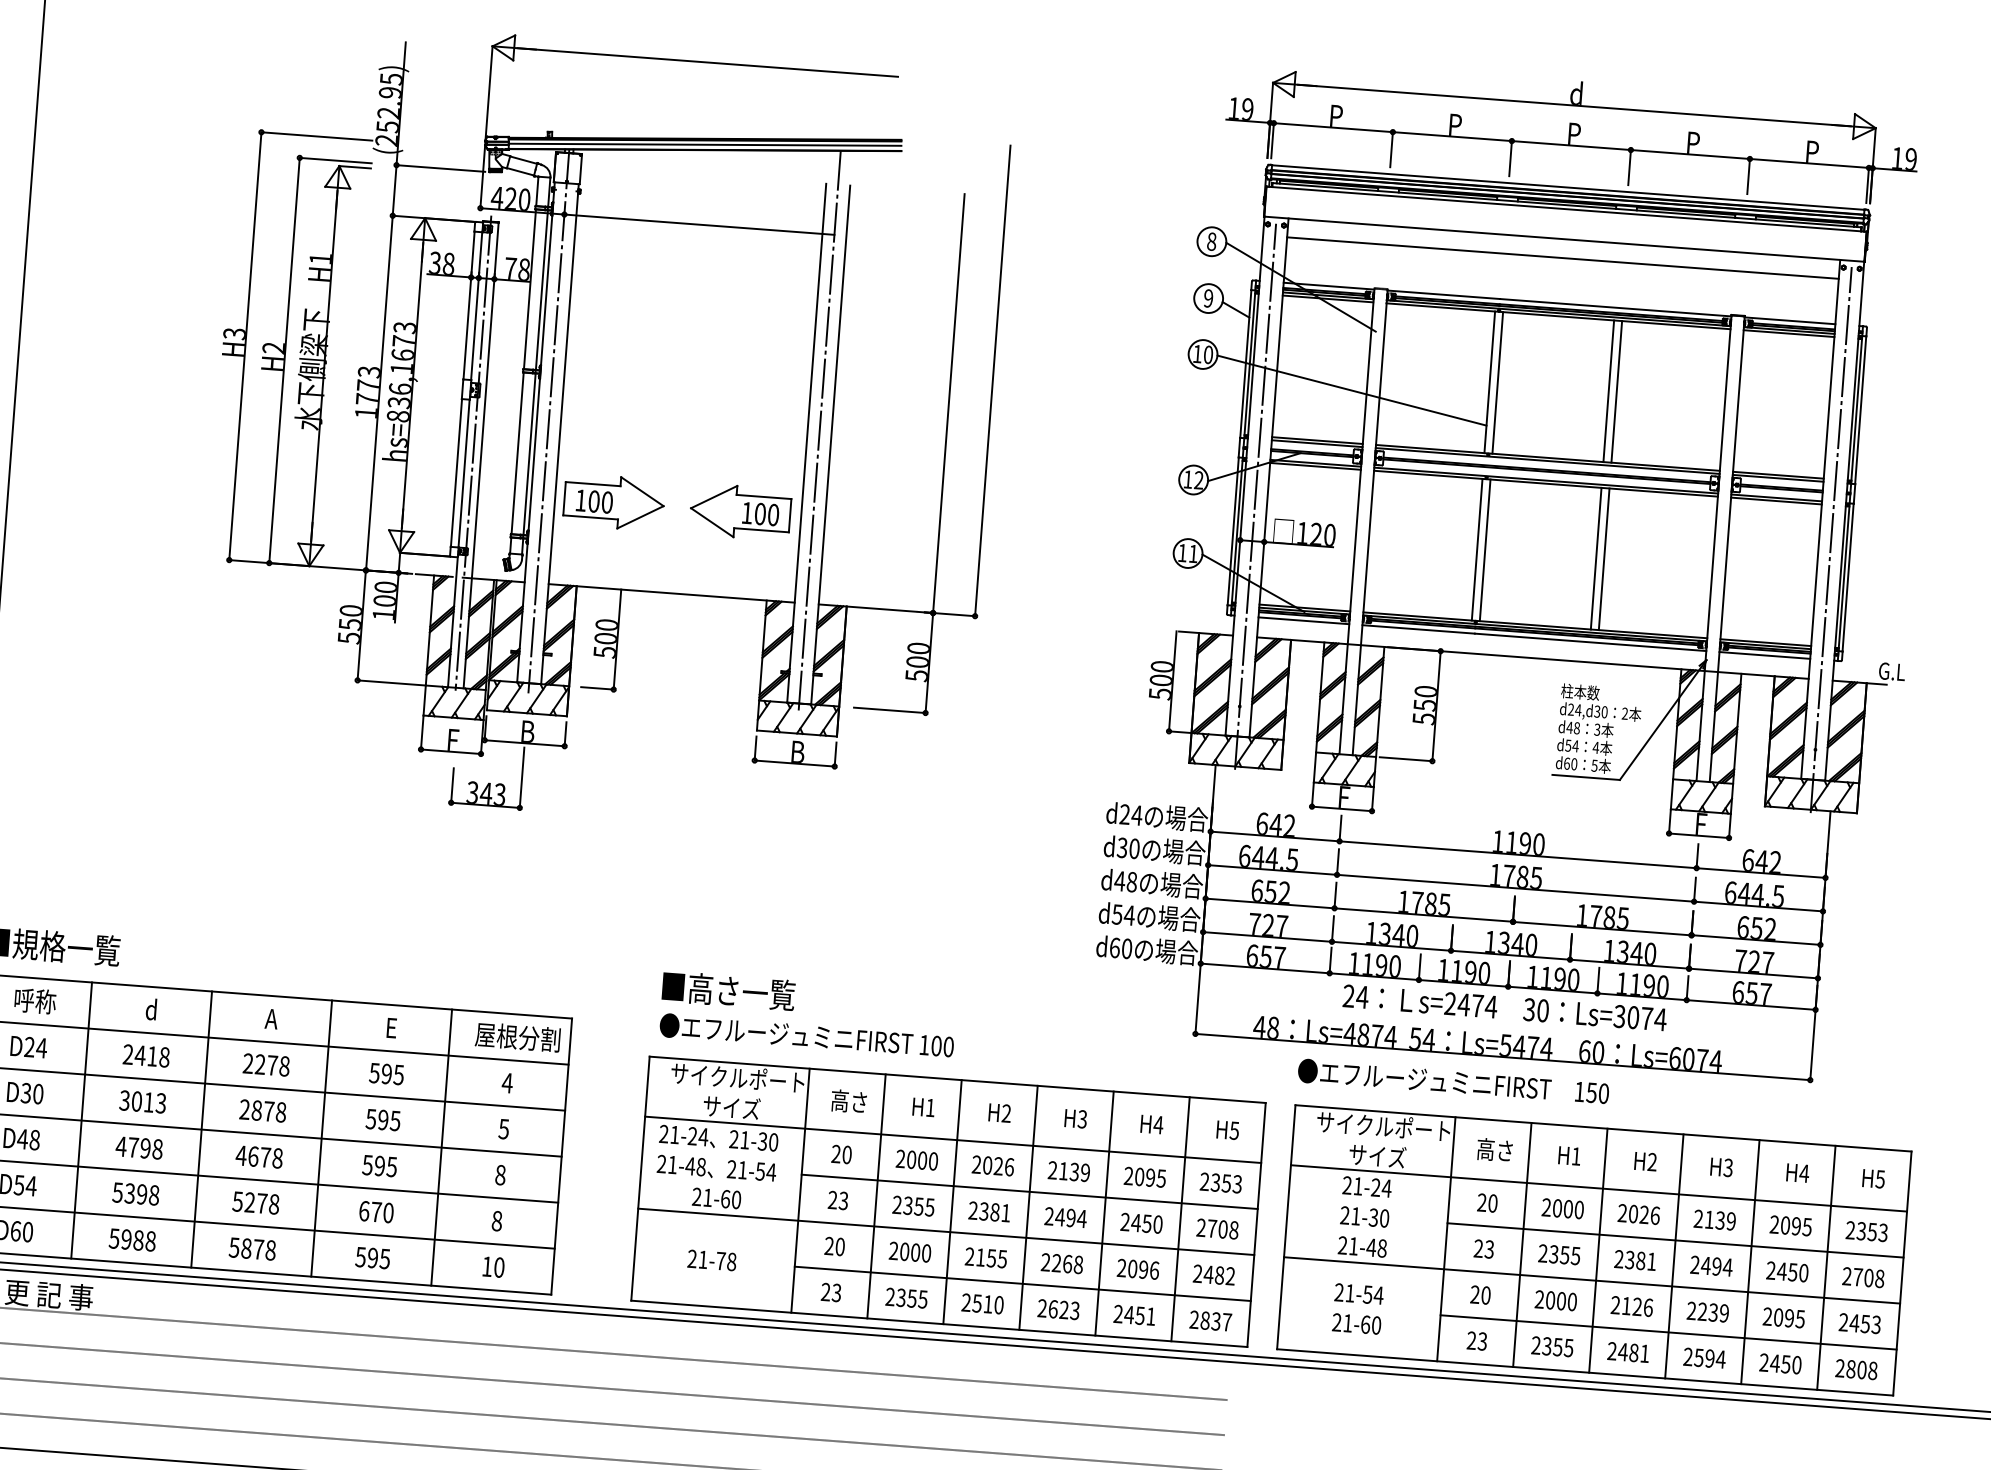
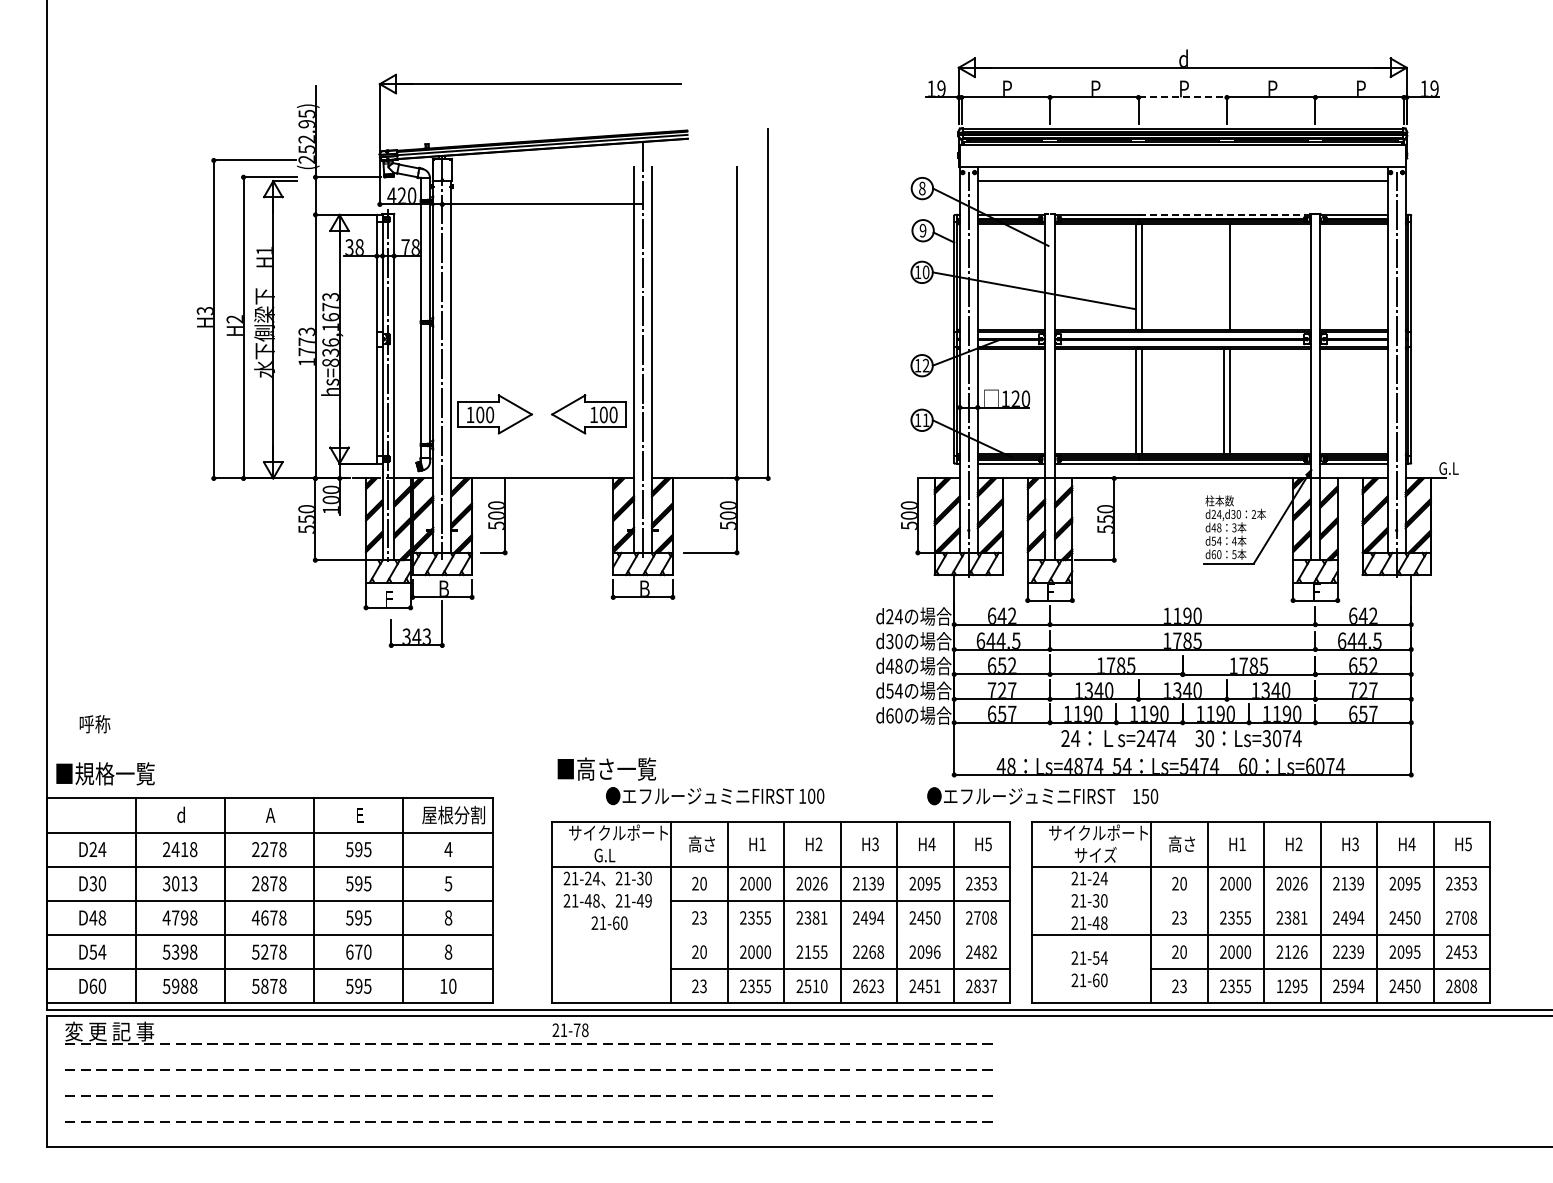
line: (1572, 145) -> (1183, 97), solid -> dashed
line: (1615, 307) -> (1224, 214), solid -> dashed
line: (1609, 390) -> (1224, 276), removed
text: (34, 1001) -> (94, 724), moved
text: (807, 1036) -> (715, 796), moved
text: (1453, 1082) -> (1042, 796), moved
text: (731, 1106) -> (615, 854), サイズ -> G.L
text: (766, 1171) -> (644, 900), 21-54 -> 21-49
line: (946, 1232) -> (781, 935), removed
line: (1675, 1239) -> (1320, 900), removed
text: (711, 1260) -> (570, 1030), moved
text: (1627, 1352) -> (1291, 986), 2481 -> 1295

